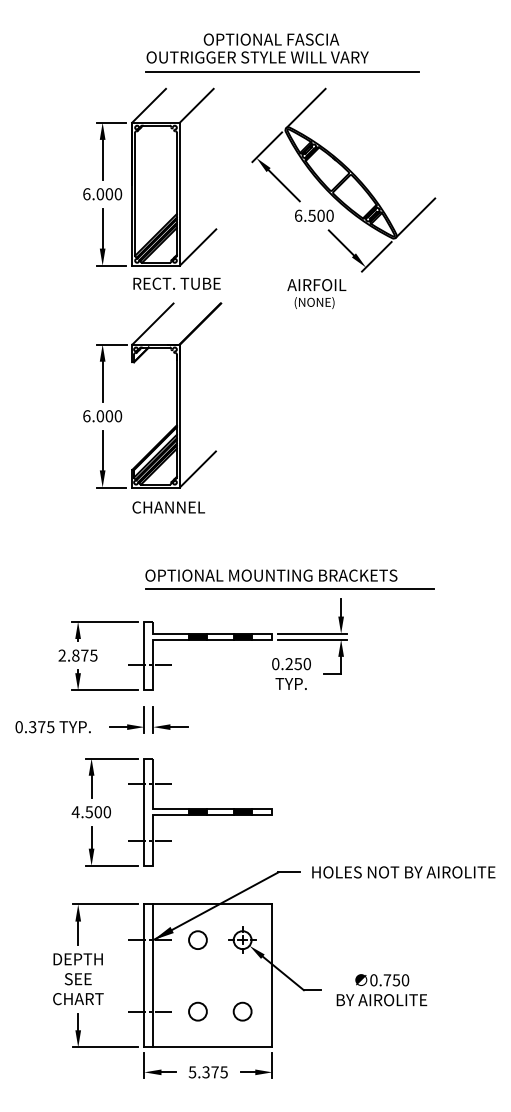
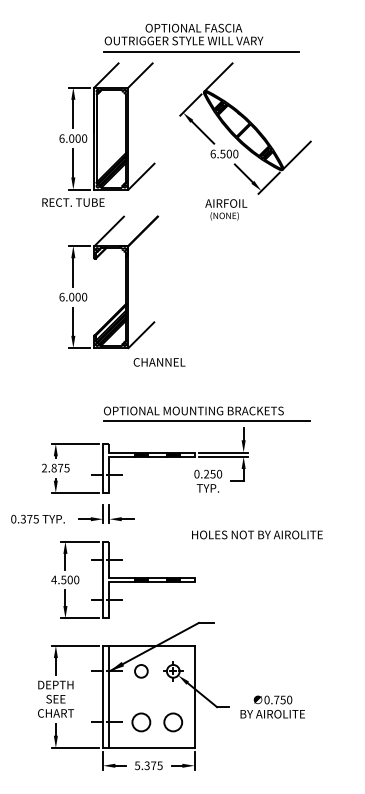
text: (177, 283) -> (73, 202), moved
text: (168, 507) -> (159, 362), moved
text: (403, 871) -> (257, 534), moved
circle: (198, 1011) -> (141, 722), size x1.4
circle: (242, 1011) -> (173, 722), size x1.4

